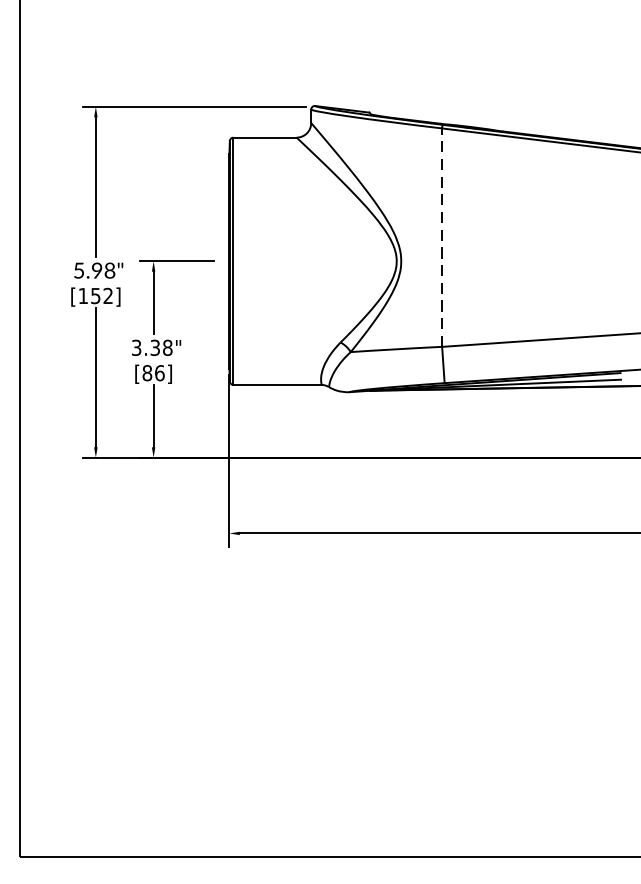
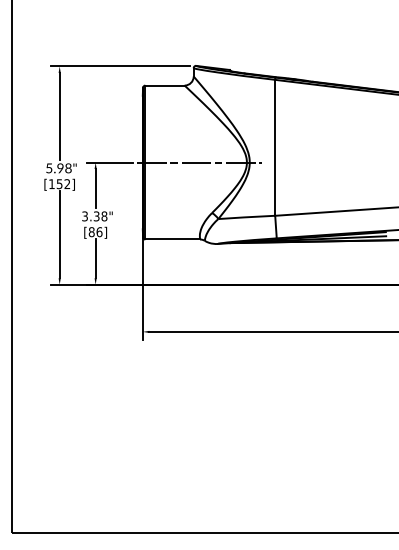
line: (442, 237) -> (275, 147), dashed -> solid
line: (320, 261) -> (199, 162), added

